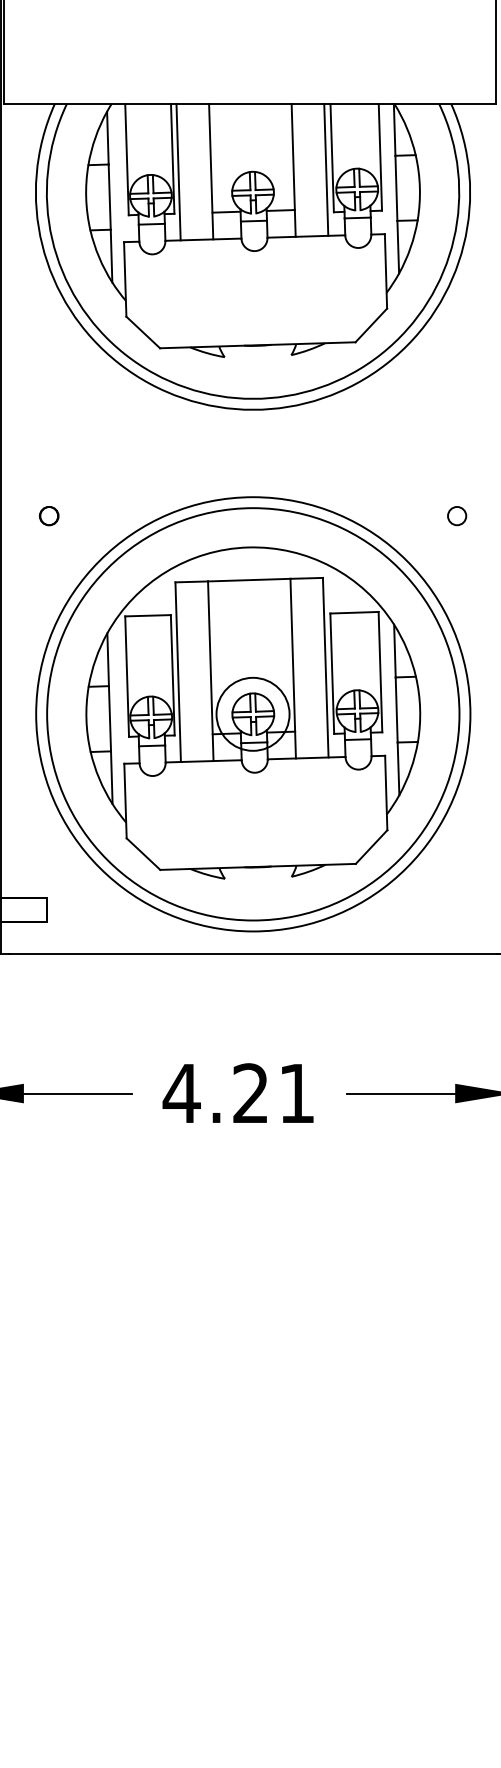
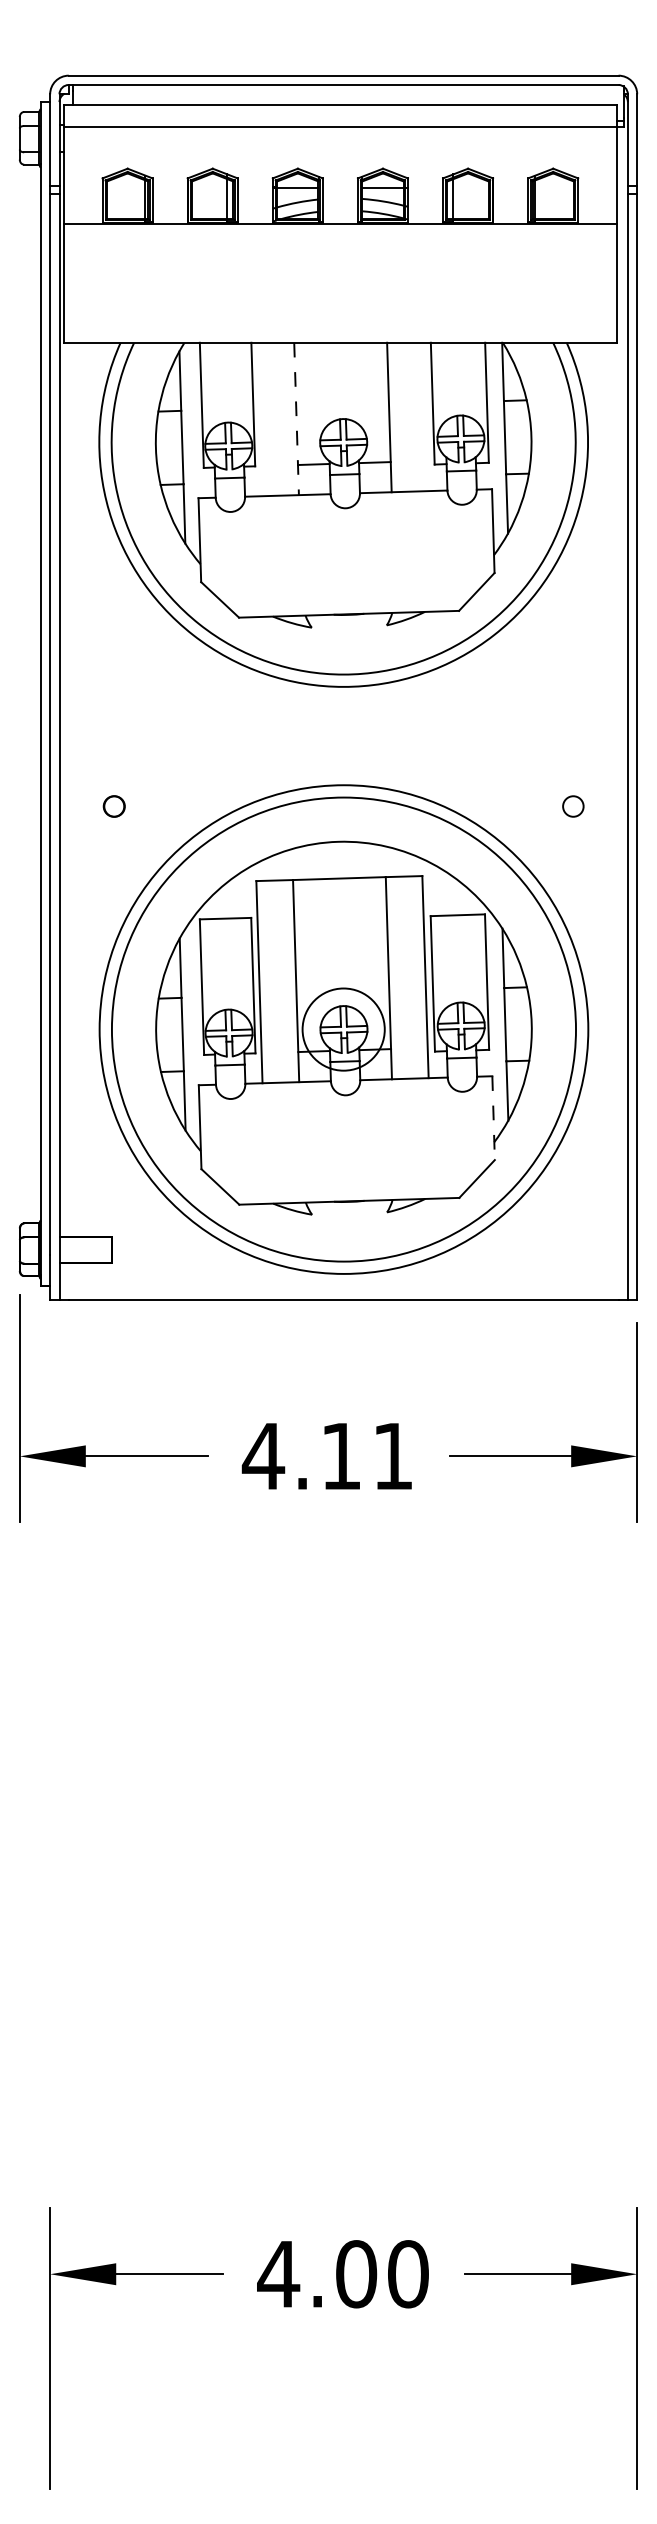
line: (325, 169) -> (425, 416), removed
line: (178, 172) -> (259, 419), removed
line: (211, 172) -> (296, 419), solid -> dashed
line: (386, 793) -> (493, 1118), solid -> dashed
text: (250, 1092) -> (340, 1455), 4.21 -> 4.11

